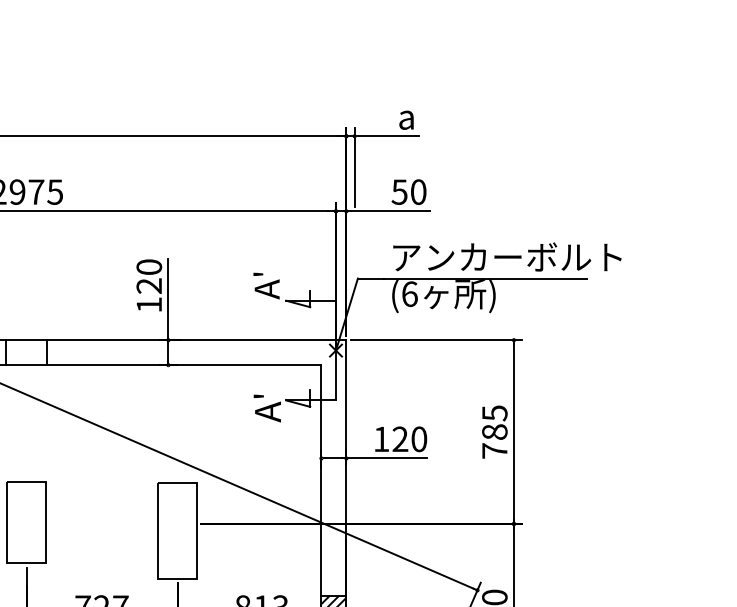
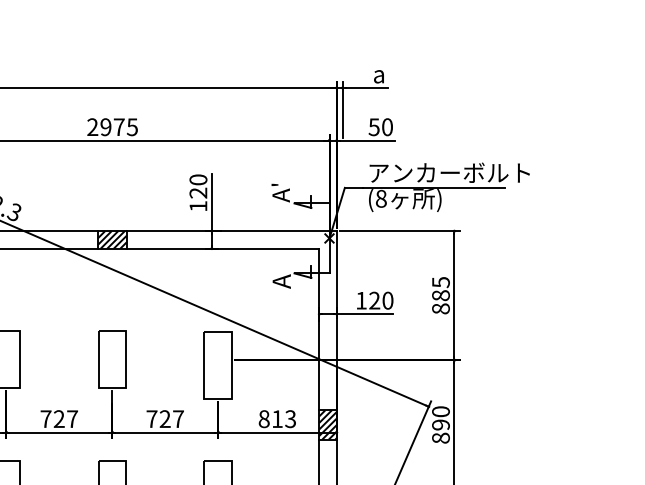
text: (410, 293) -> (381, 198), (6 -> (8
hatch: (25, 352) -> (111, 239), added
text: (257, 396) -> (274, 270), A' -> A
text: (494, 450) -> (440, 308), 785 -> 885

